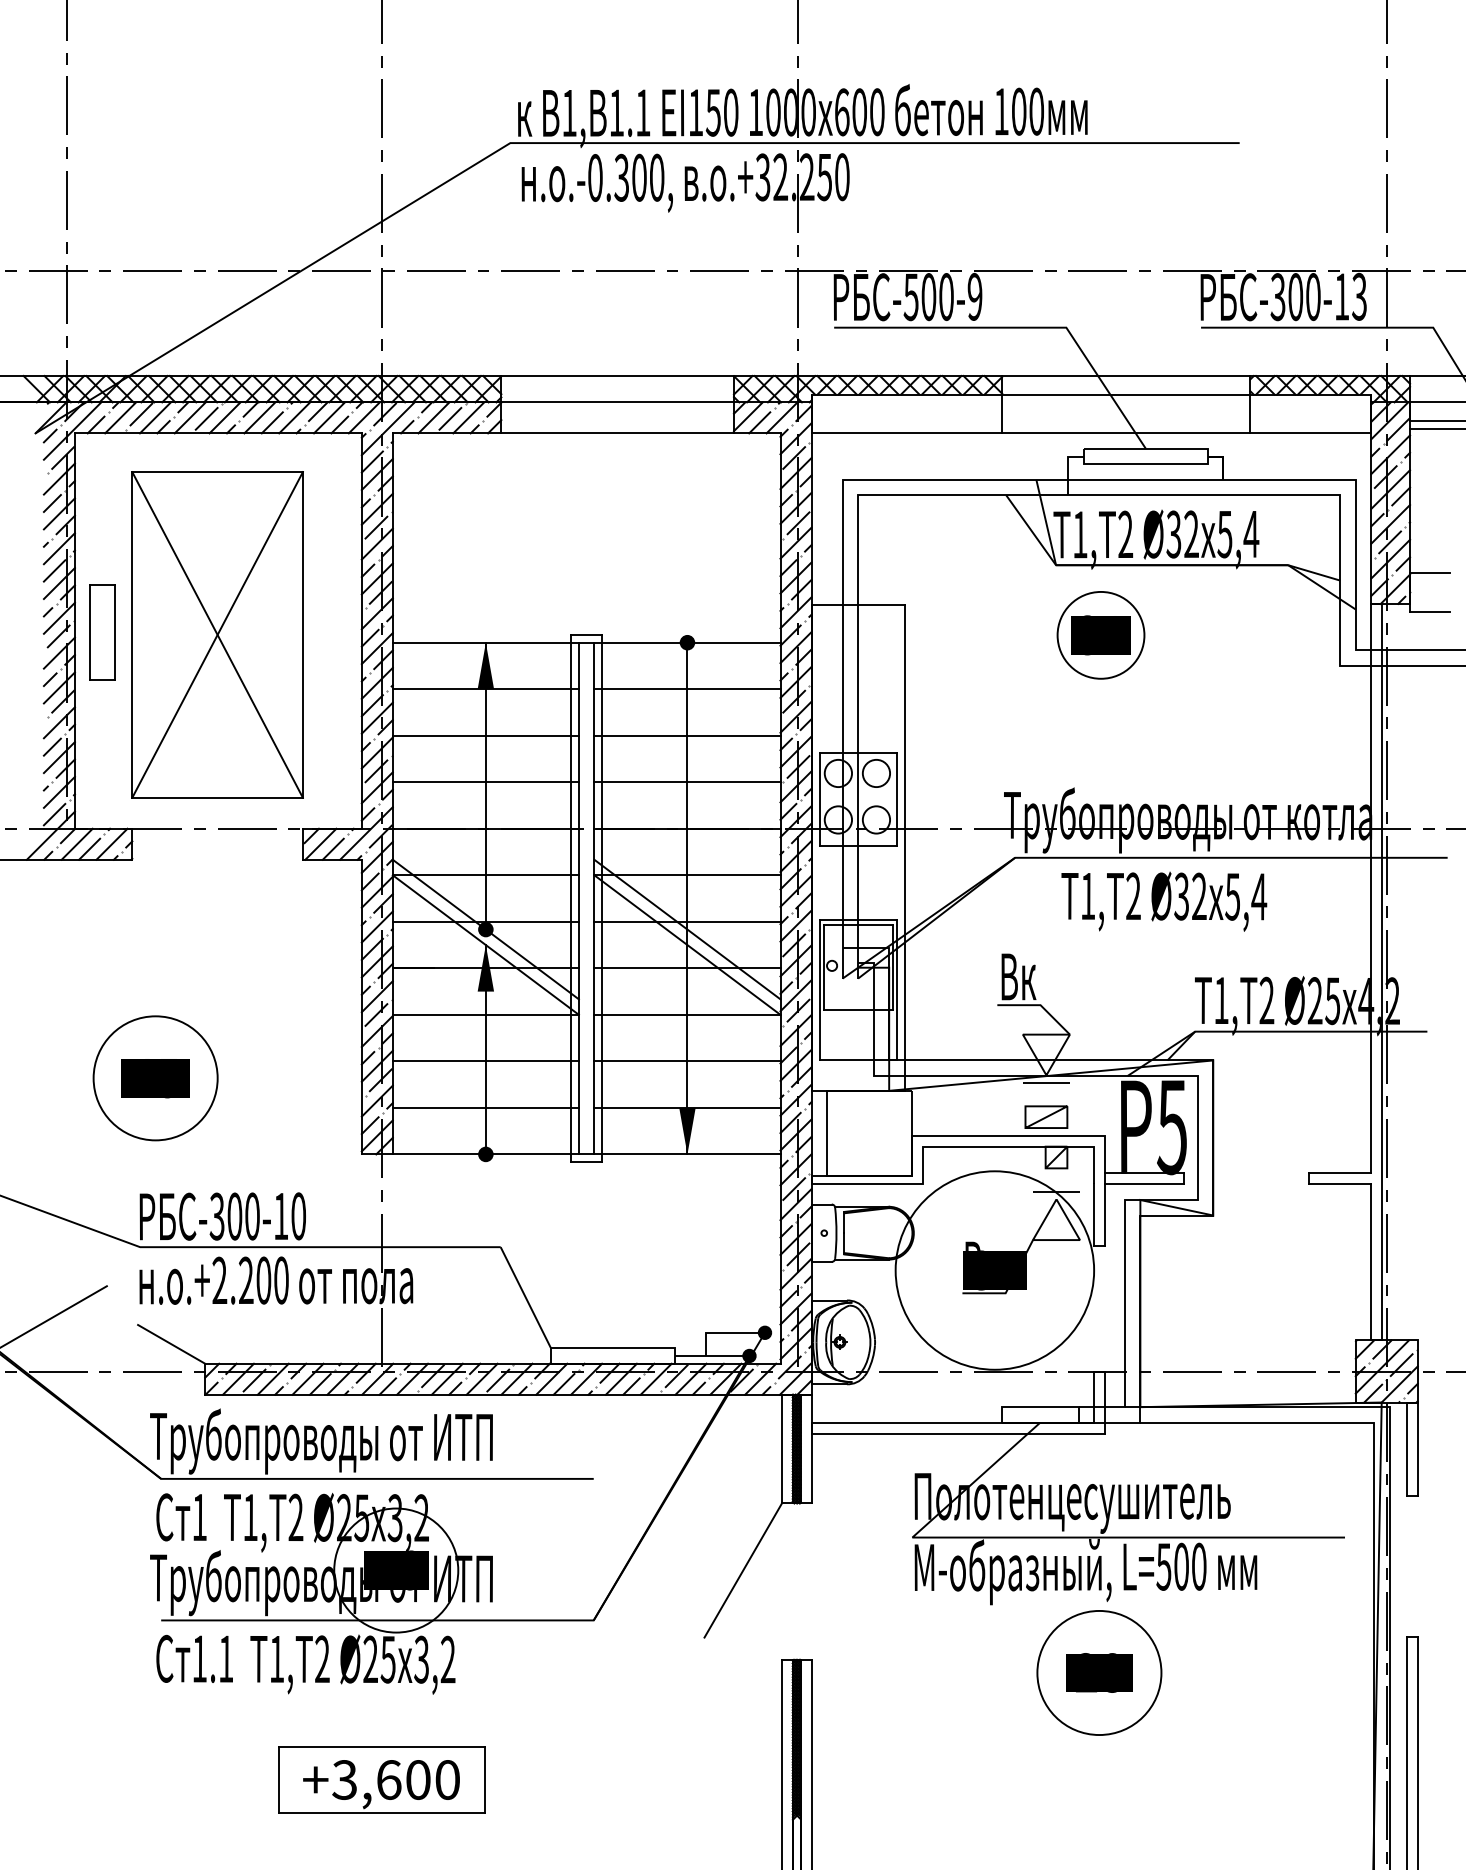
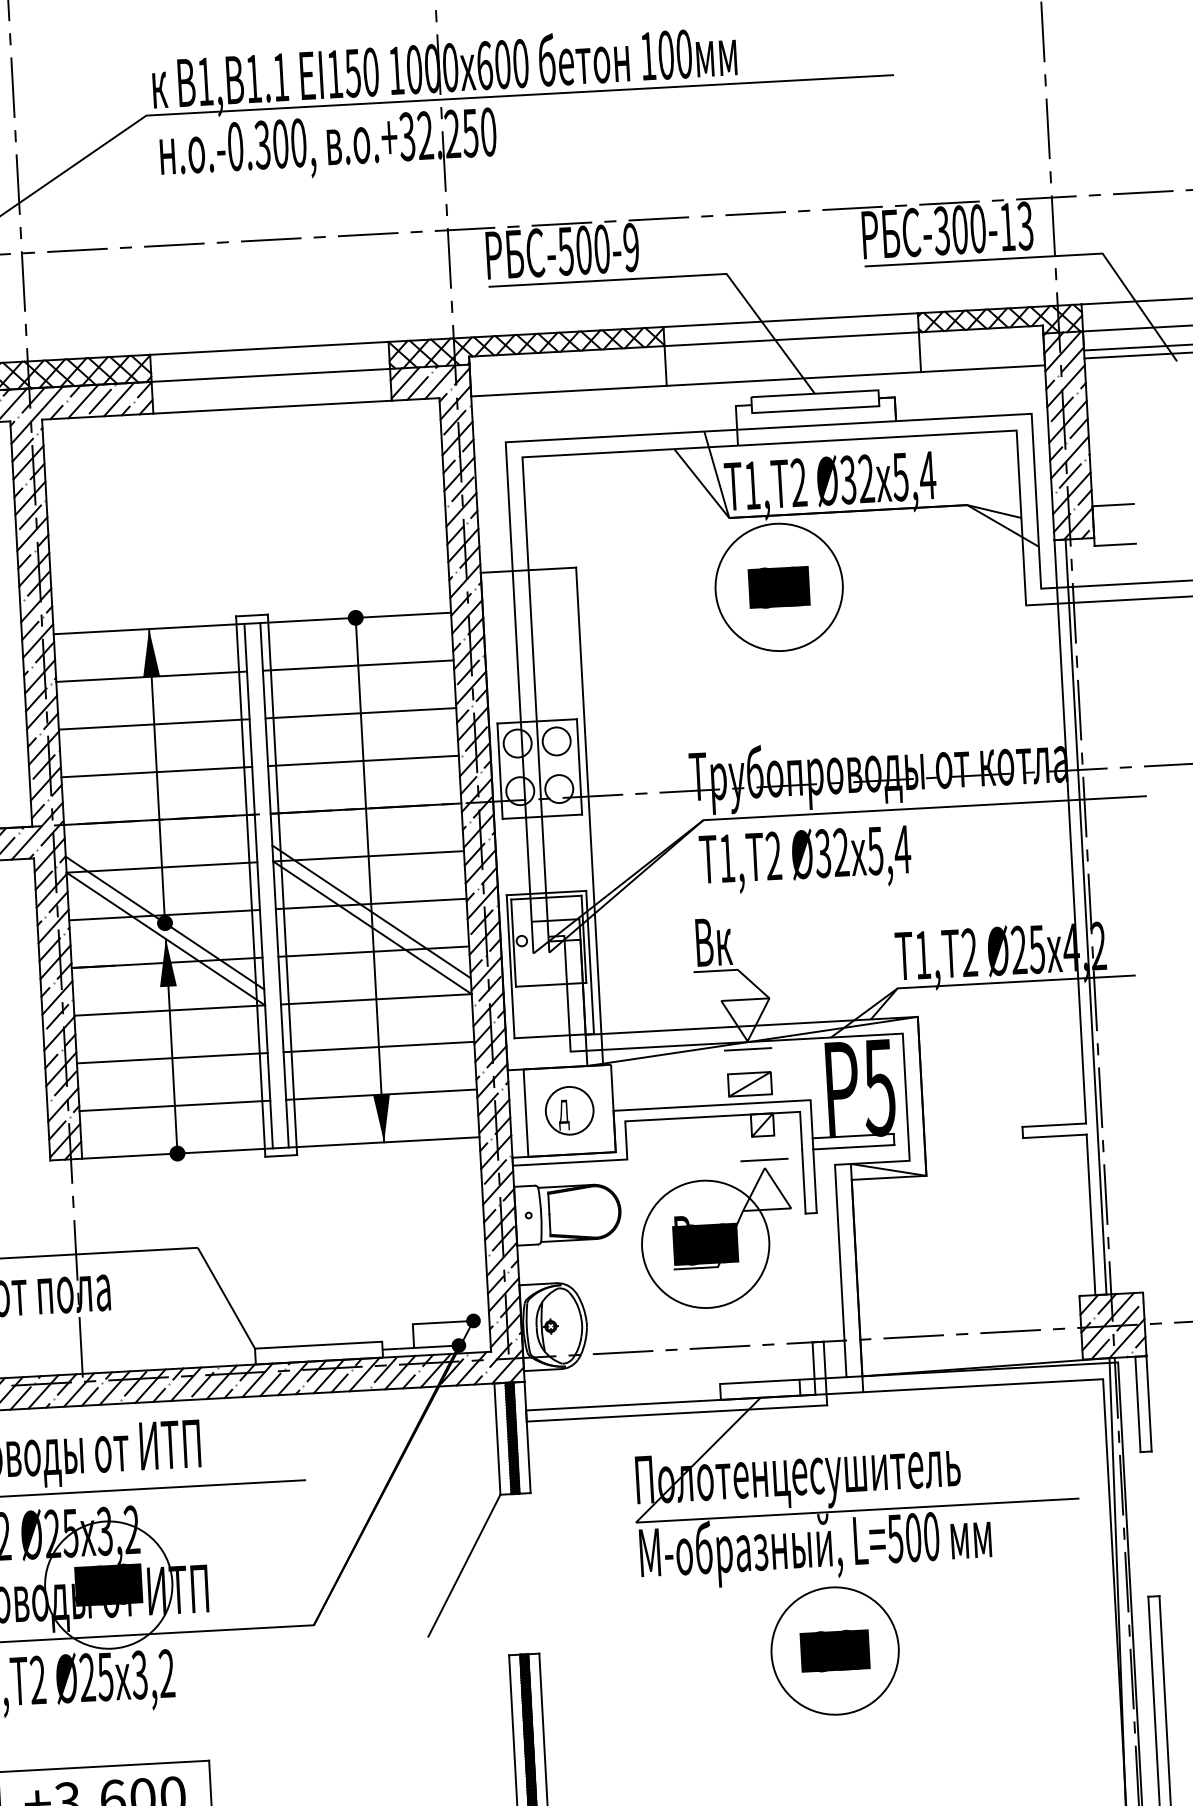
circle: (1101, 635) -> (779, 587), size x1.43
text: (1164, 901) -> (805, 859), moved
part: (869, 1133) -> (569, 1110), added
circle: (994, 1270) -> (705, 1244), size x0.62
text: (1099, 1672) -> (835, 1650), 28 -> 32

